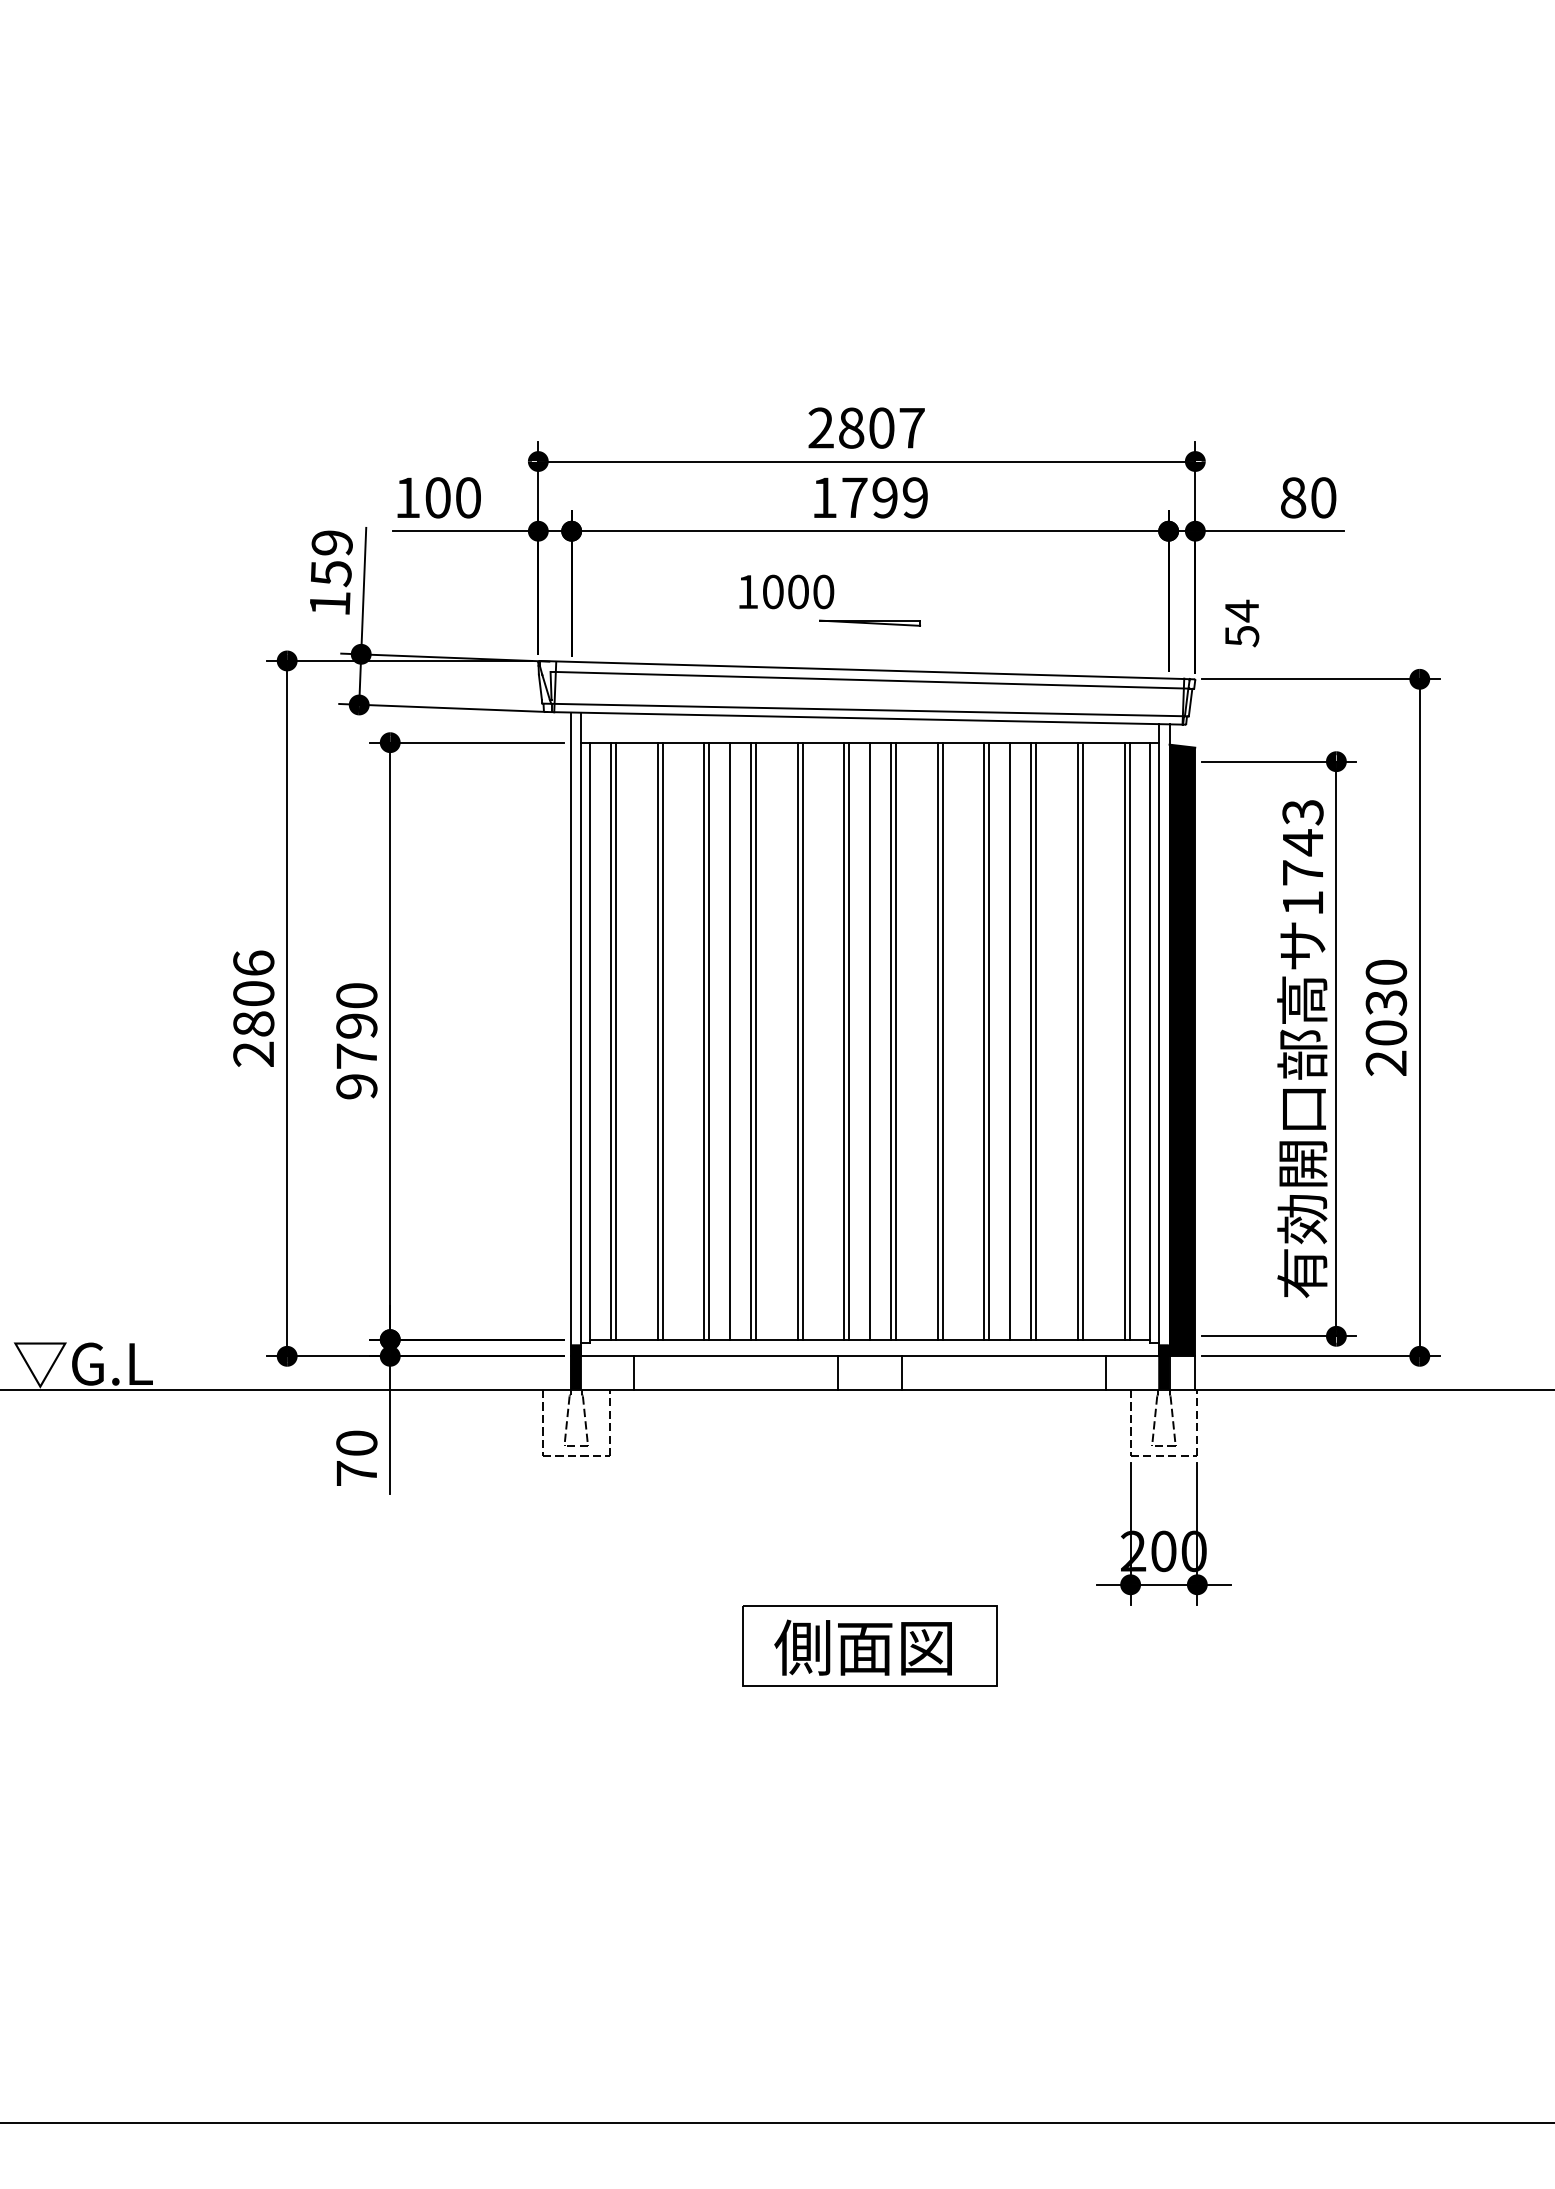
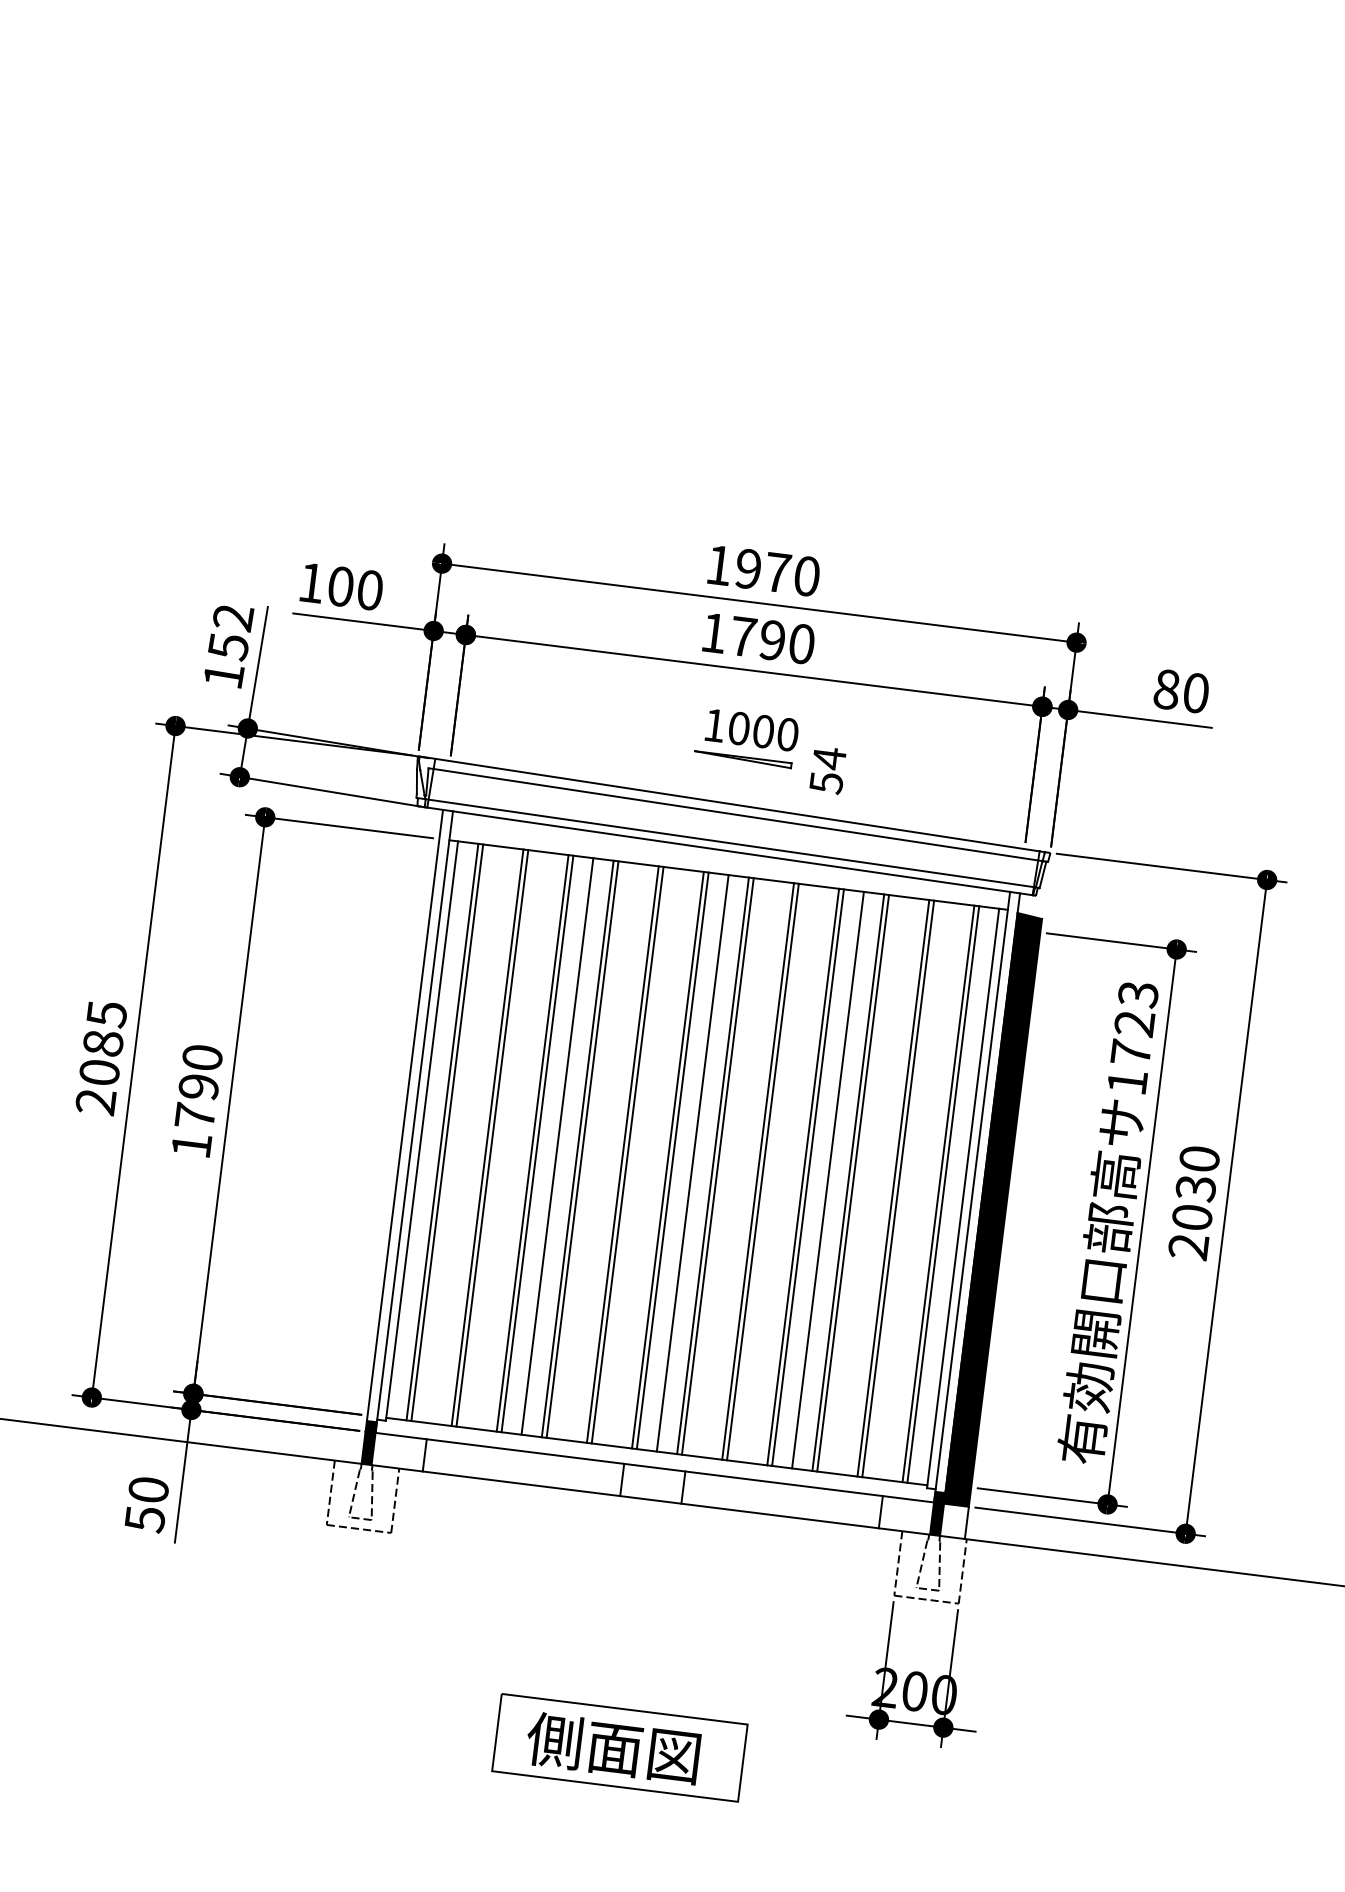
text: (866, 427) -> (763, 570), 2807 -> 1970
text: (914, 497) -> (801, 643), 1799 -> 1790
text: (332, 543) -> (233, 618), 159 -> 152
text: (786, 591) -> (752, 729), moved
text: (1242, 623) -> (828, 770), moved
text: (1302, 842) -> (1134, 1023), 1743 -> 1723
text: (253, 993) -> (103, 1043), 2806 -> 2085
text: (356, 1086) -> (191, 1145), 9790 -> 1790
text: (356, 1473) -> (144, 1519), 70 -> 50

